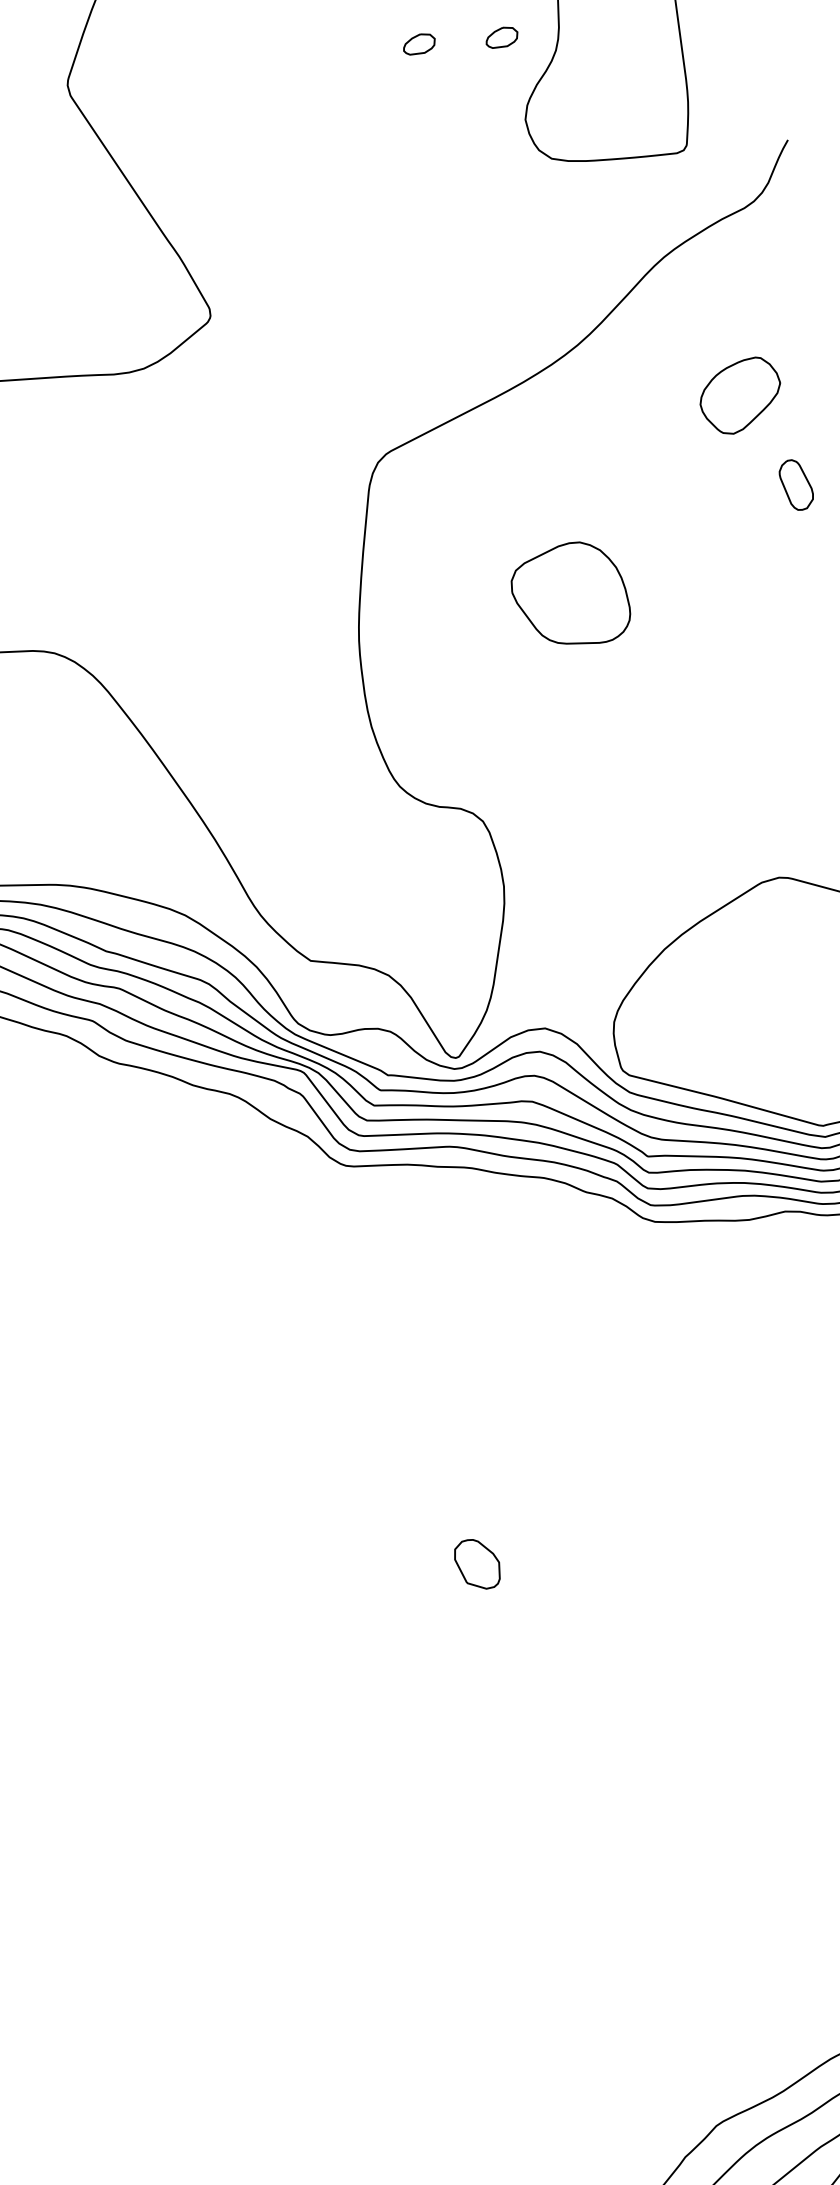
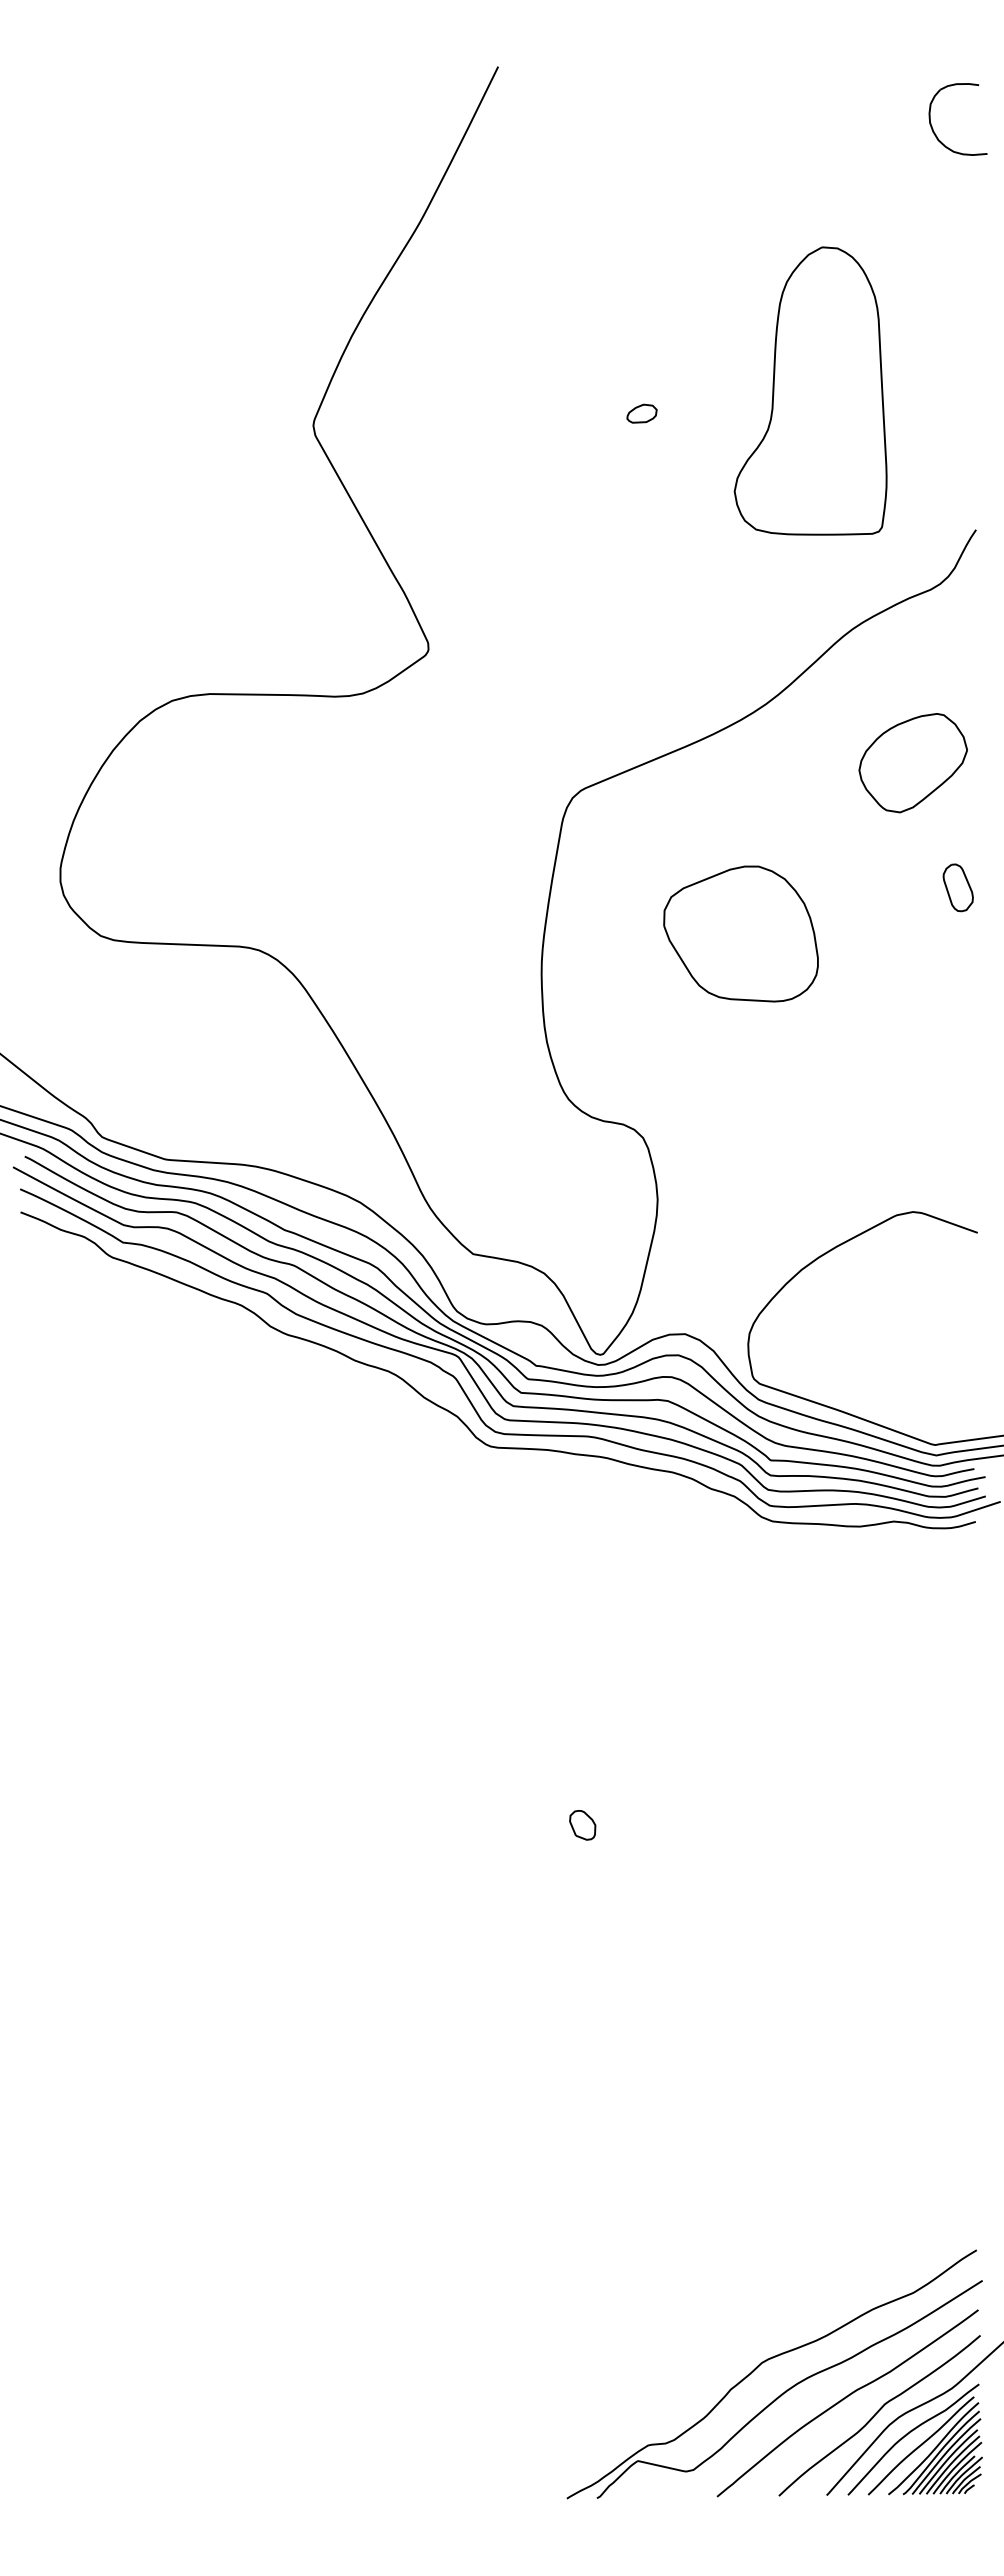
part: (501, 37) -> (718, 413), removed
part: (739, 396) -> (912, 763), size x1.43
part: (795, 484) -> (957, 887), moved
part: (569, 593) -> (740, 933), size x1.43
part: (477, 1564) -> (582, 1825), size x0.62

